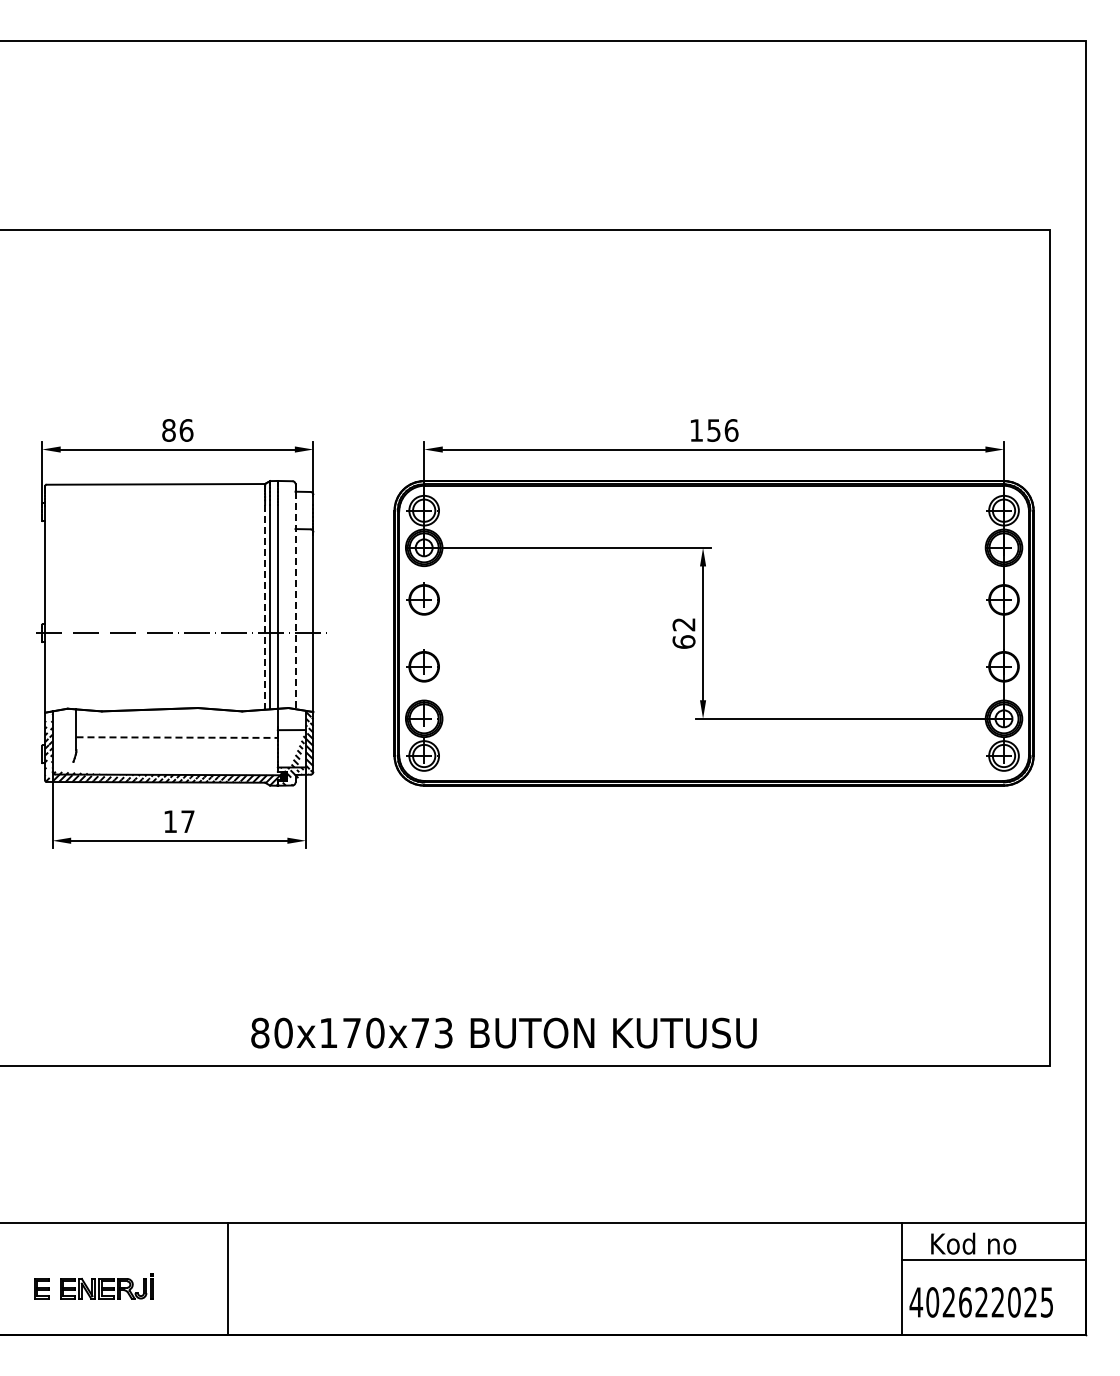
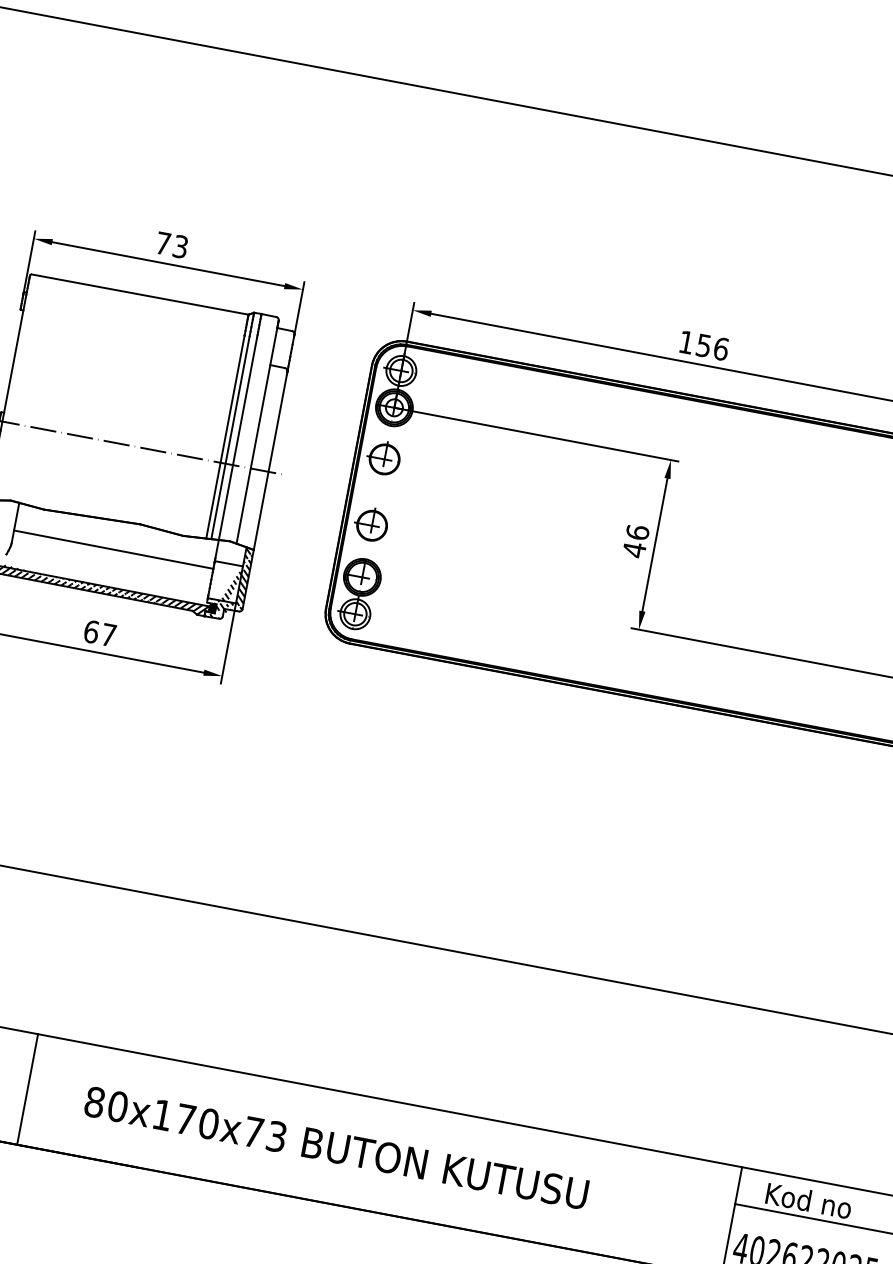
text: (177, 430) -> (171, 245), 86 -> 73
line: (295, 600) -> (256, 435), dashed -> solid
line: (265, 606) -> (226, 436), dashed -> solid
text: (683, 633) -> (635, 541), 62 -> 46
line: (177, 737) -> (114, 549), dashed -> solid
text: (170, 821) -> (91, 631), 17 -> 67
text: (503, 1032) -> (336, 1147), moved
line: (227, 1278) -> (27, 1089), moved

